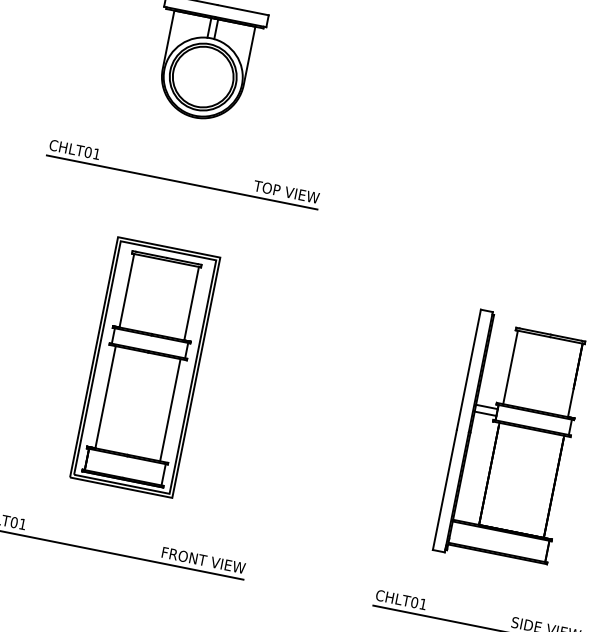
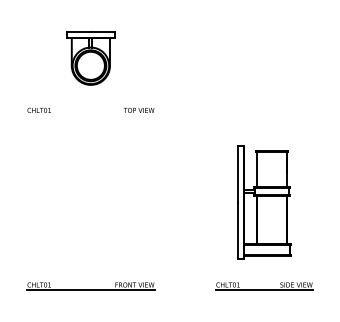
line: (181, 182) -> (90, 115), removed
part: (144, 366) -> (90, 202), removed

